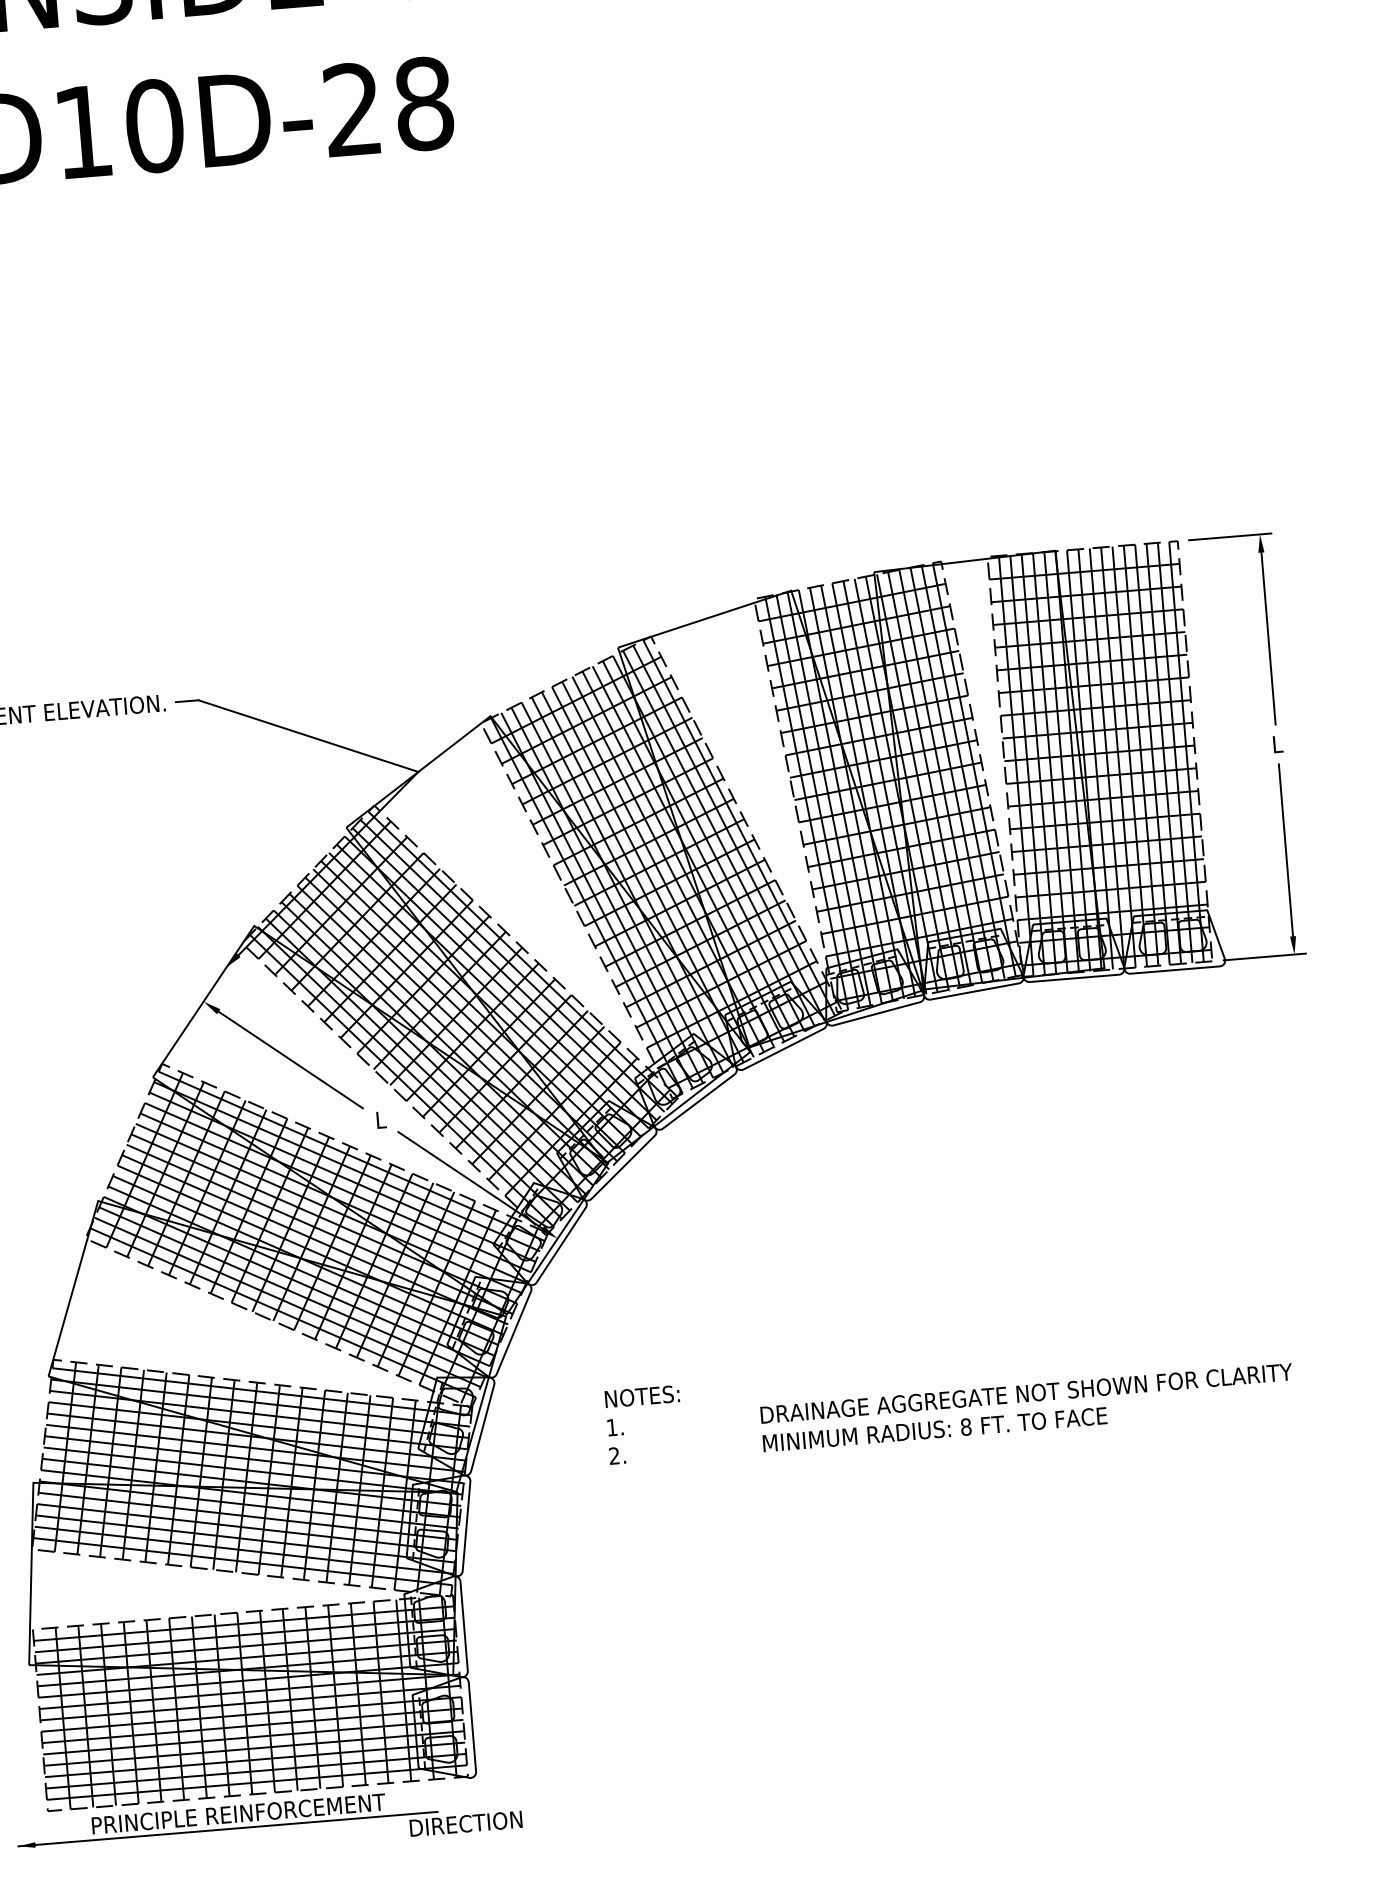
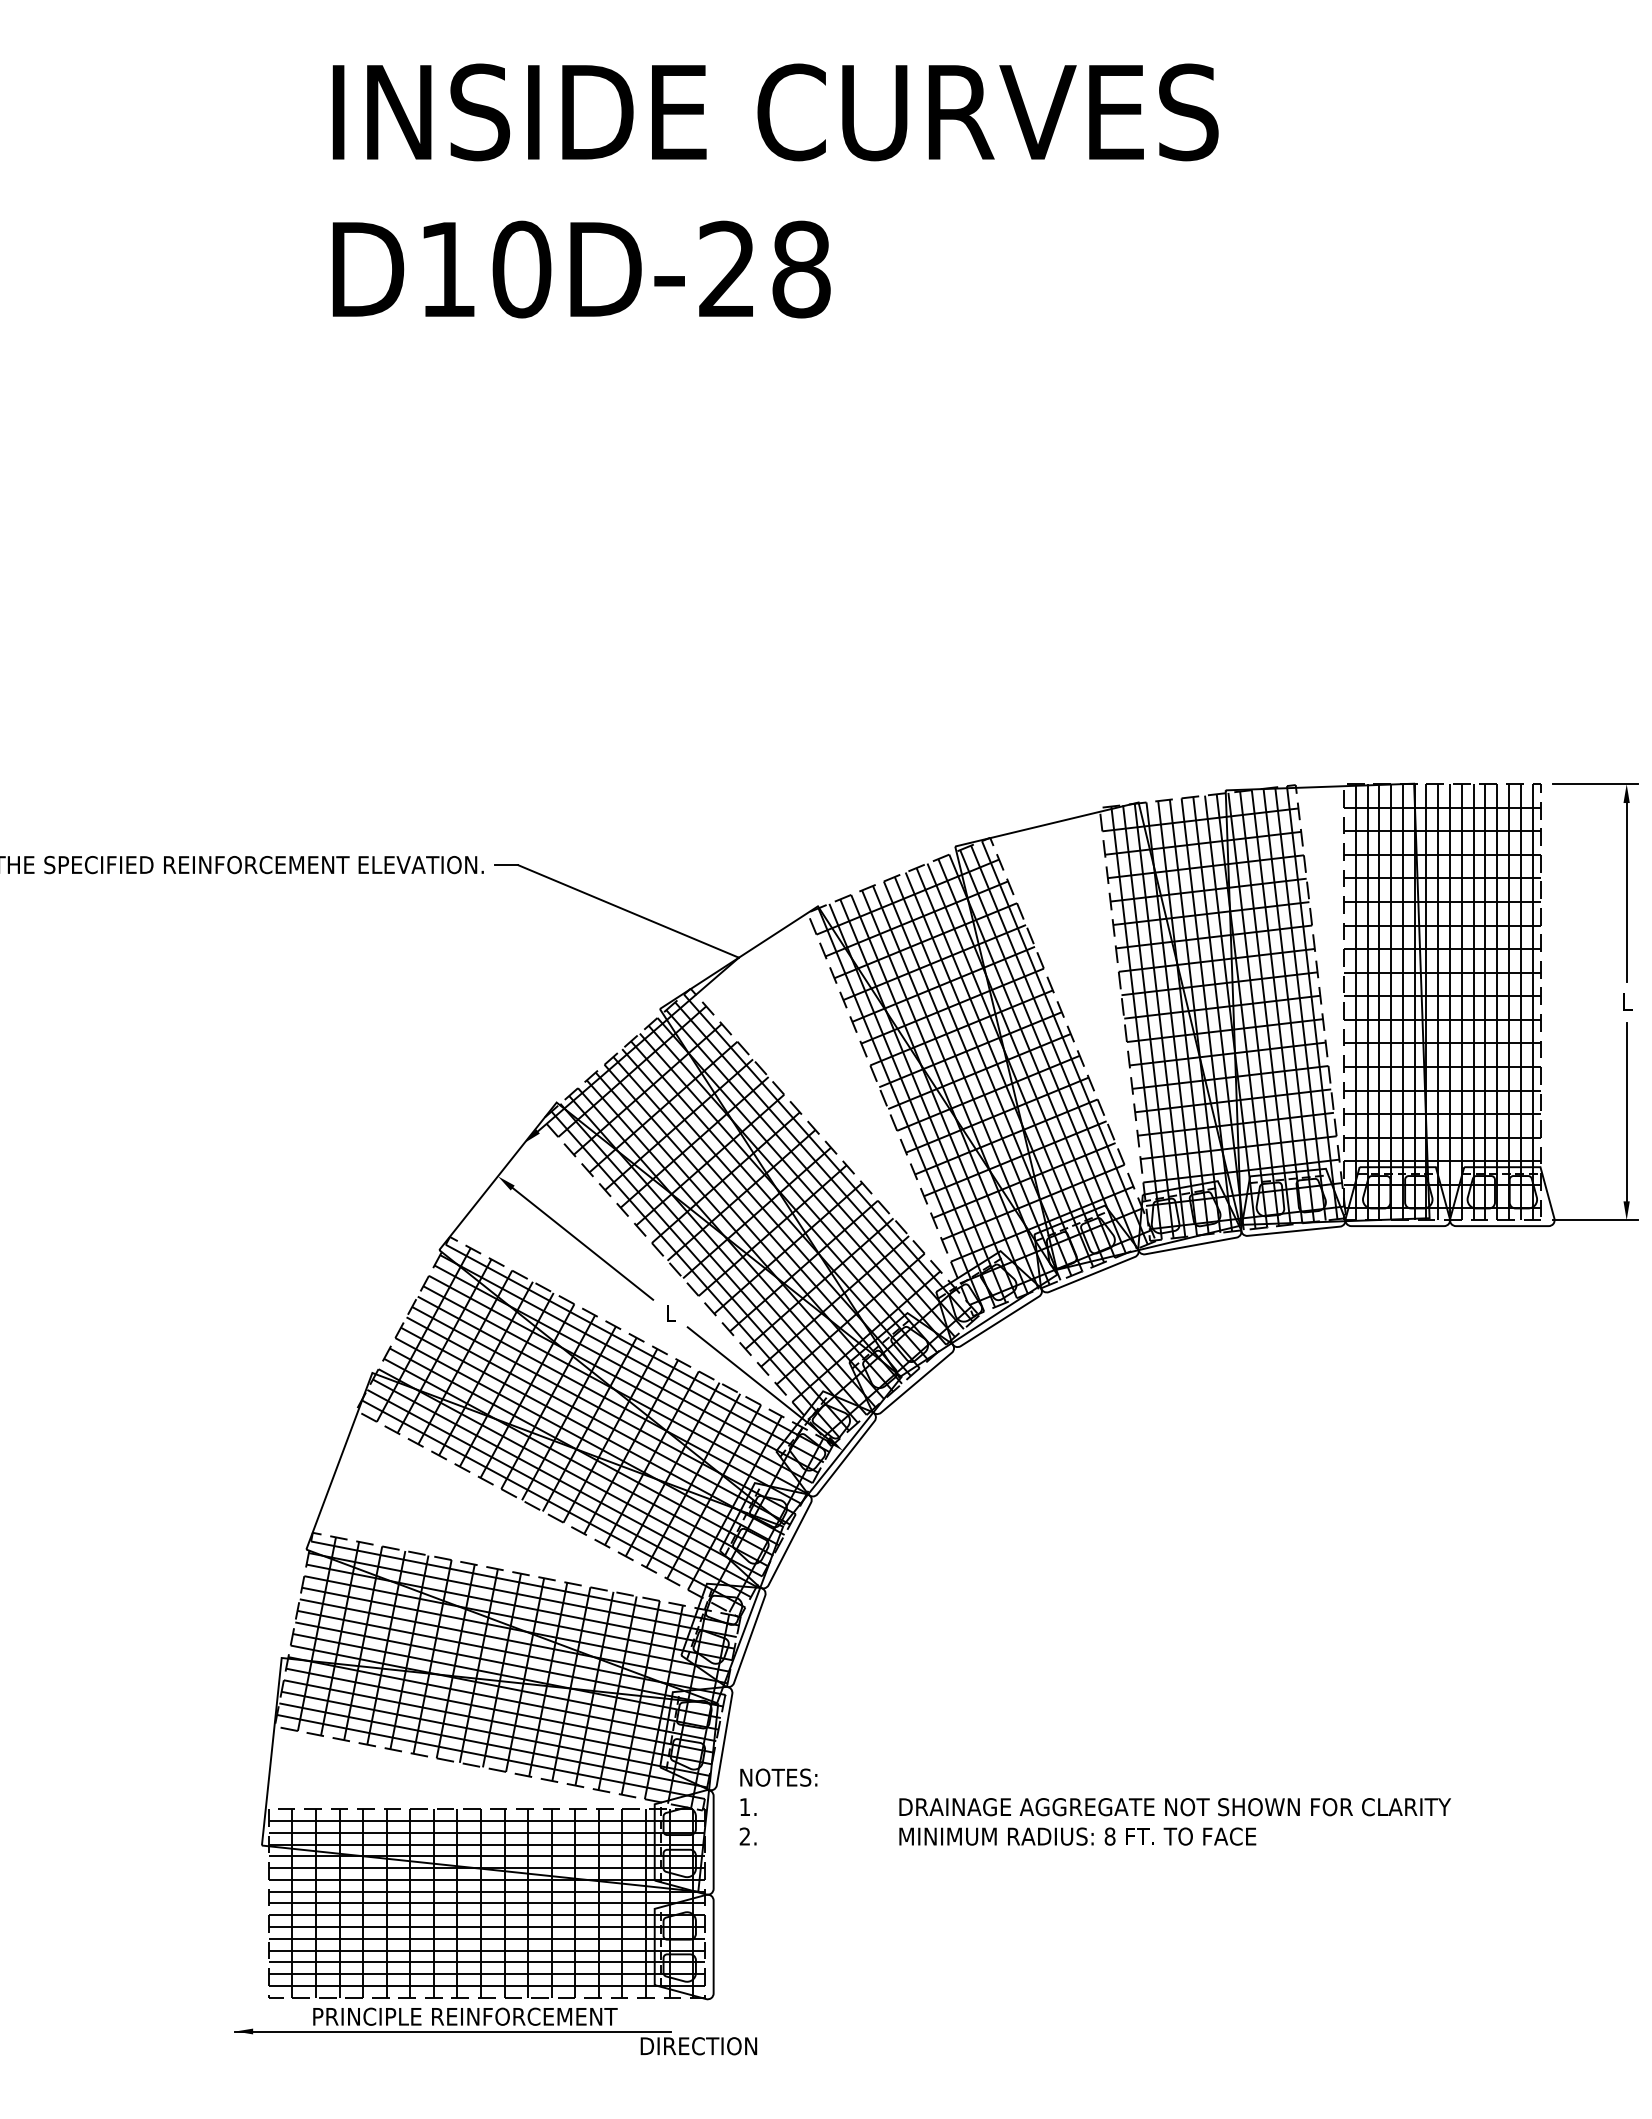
text: (948, 1399) -> (1094, 1806), moved

